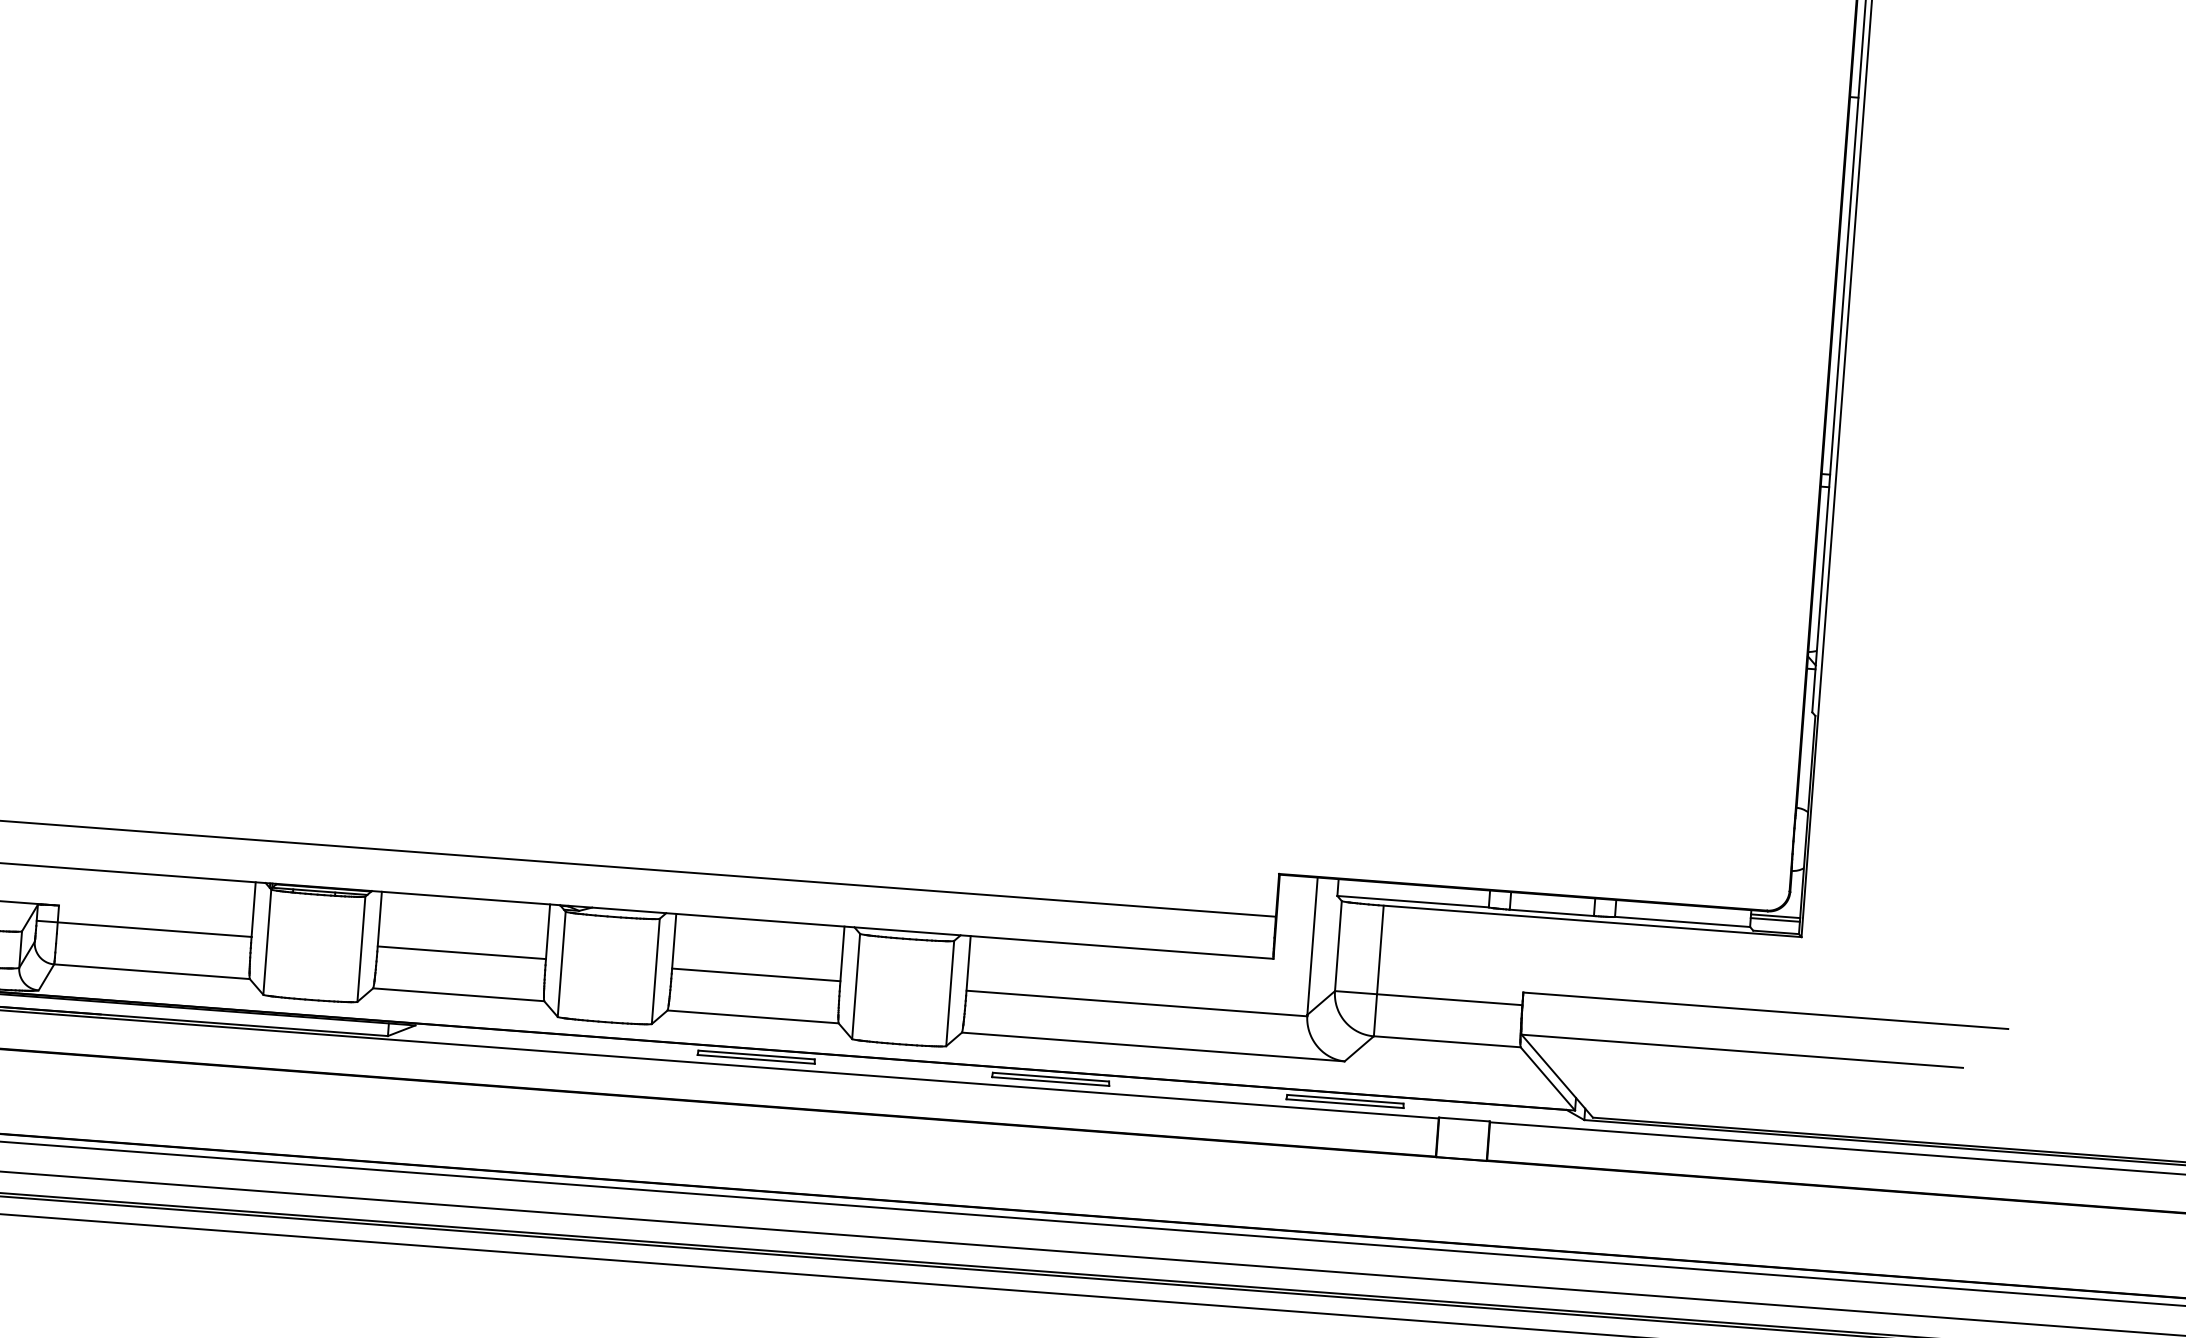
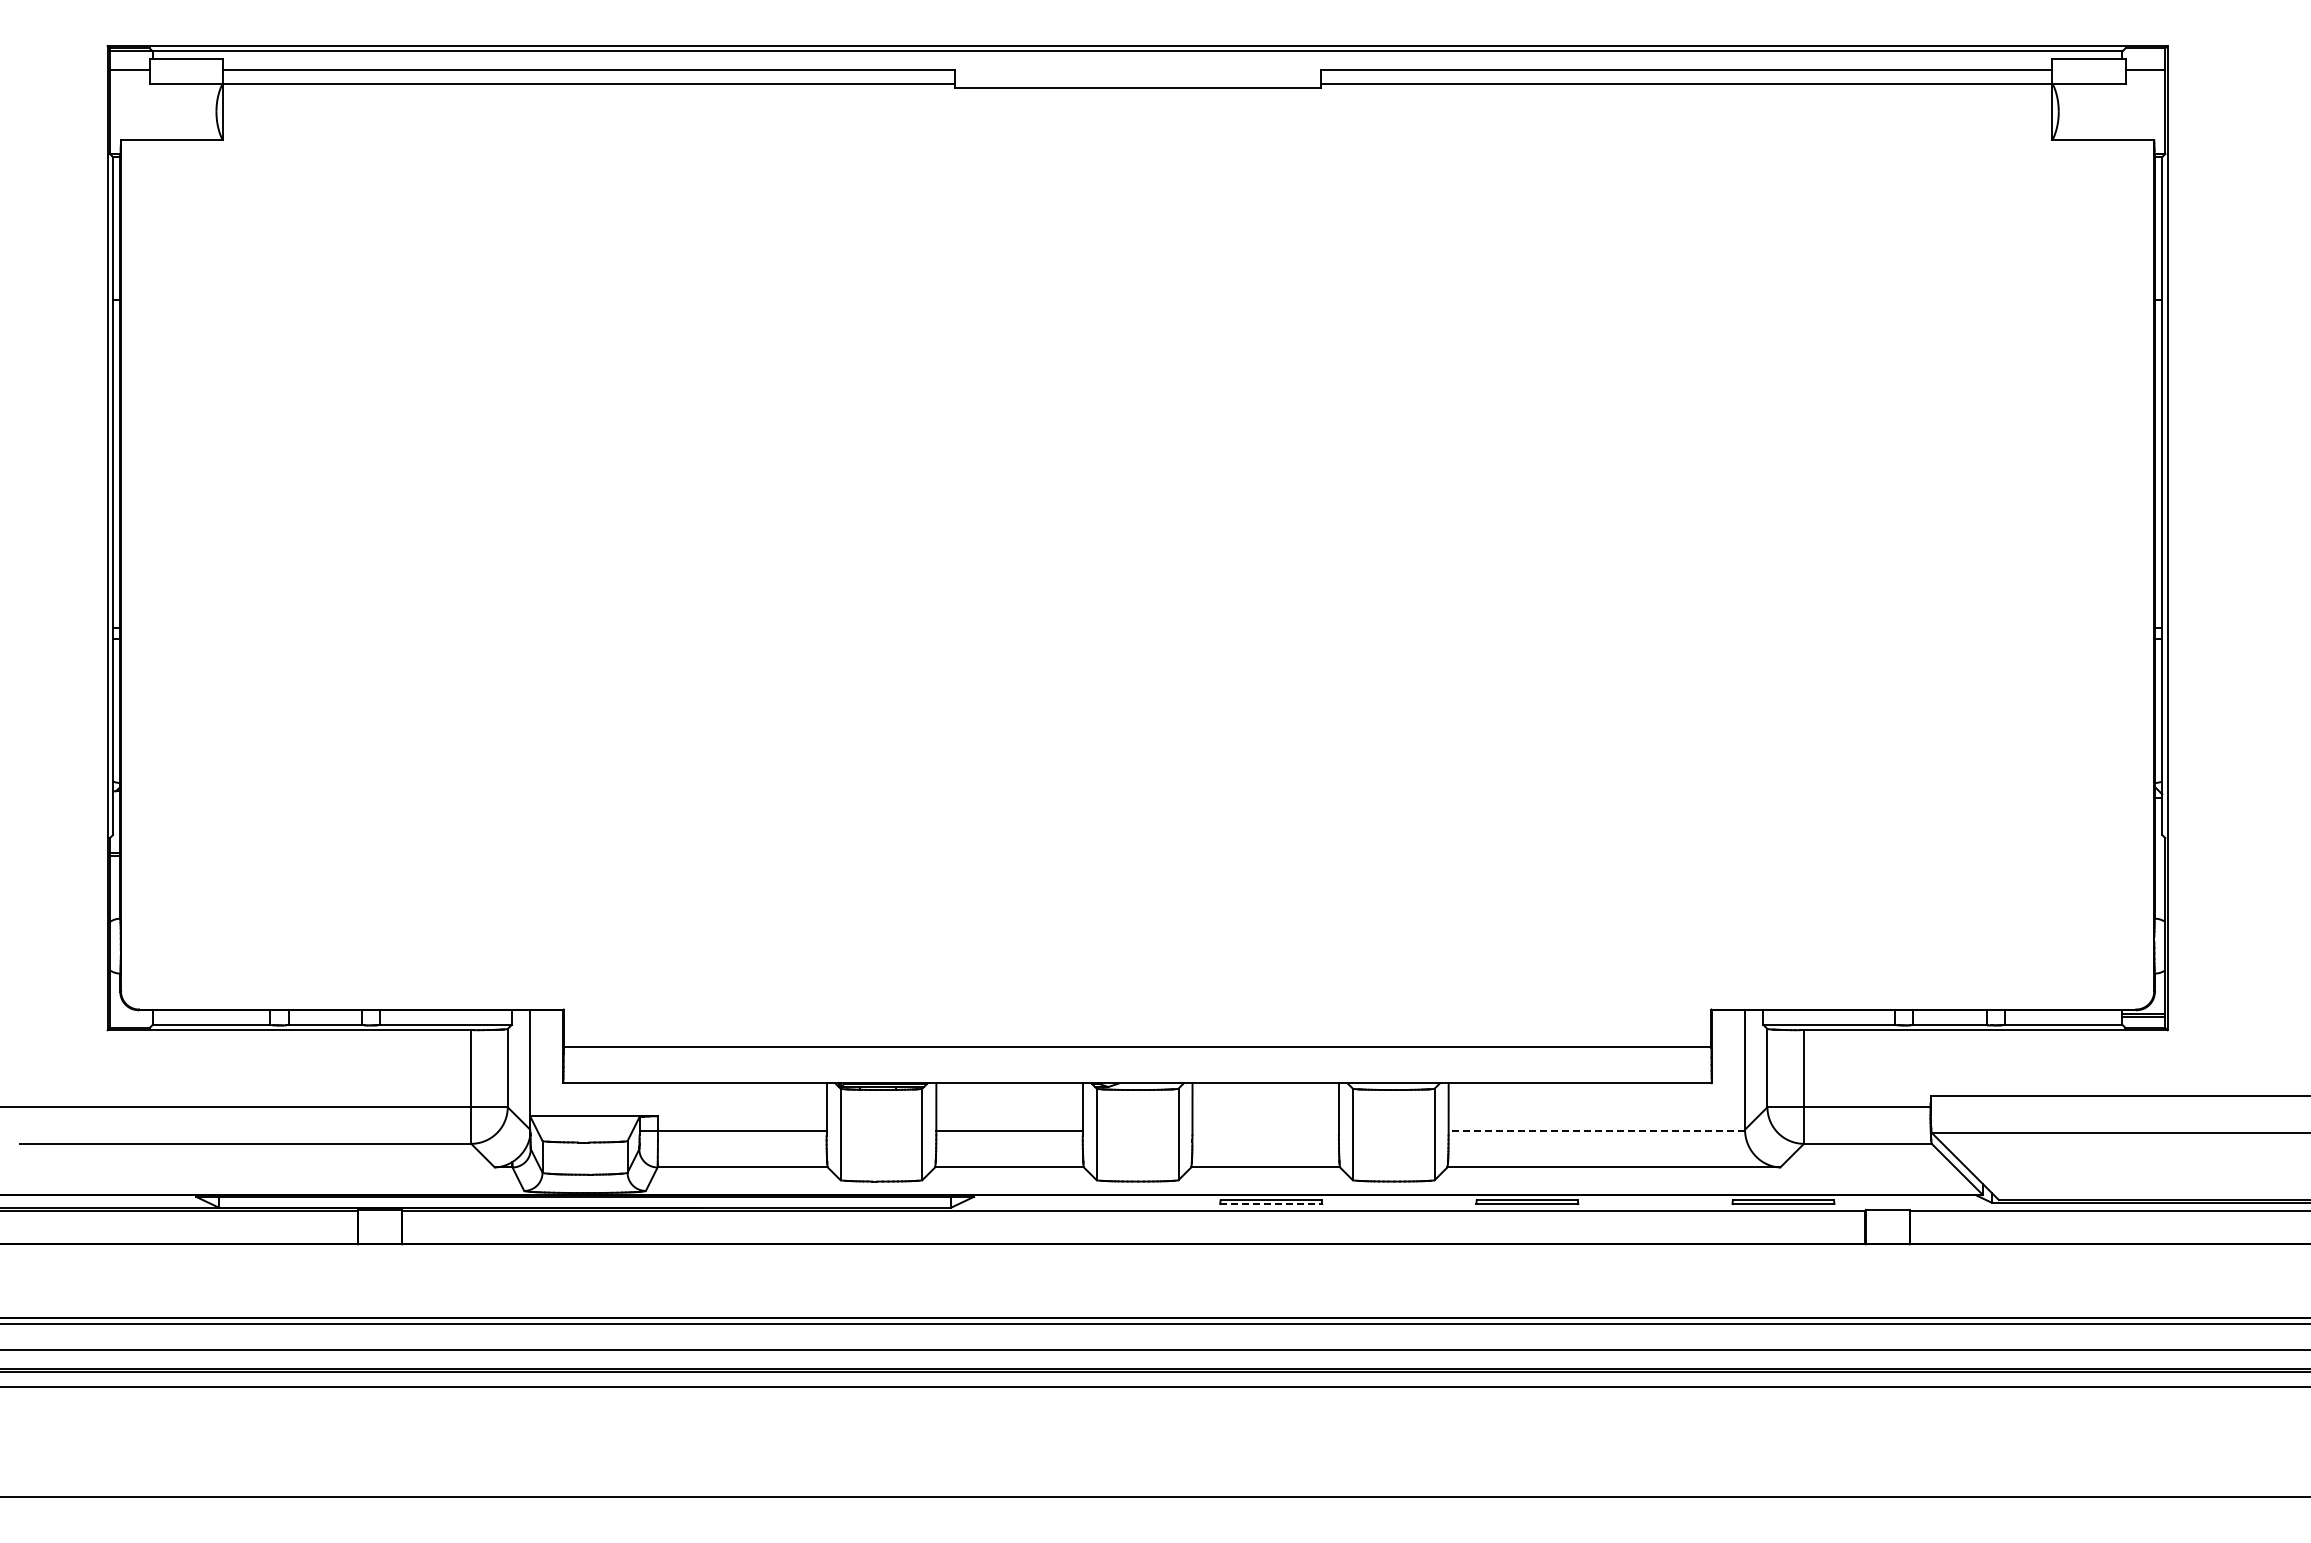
line: (756, 974) -> (1265, 1130), removed
line: (1136, 1003) -> (1596, 1130), solid -> dashed
line: (756, 1059) -> (1271, 1204), solid -> dashed

